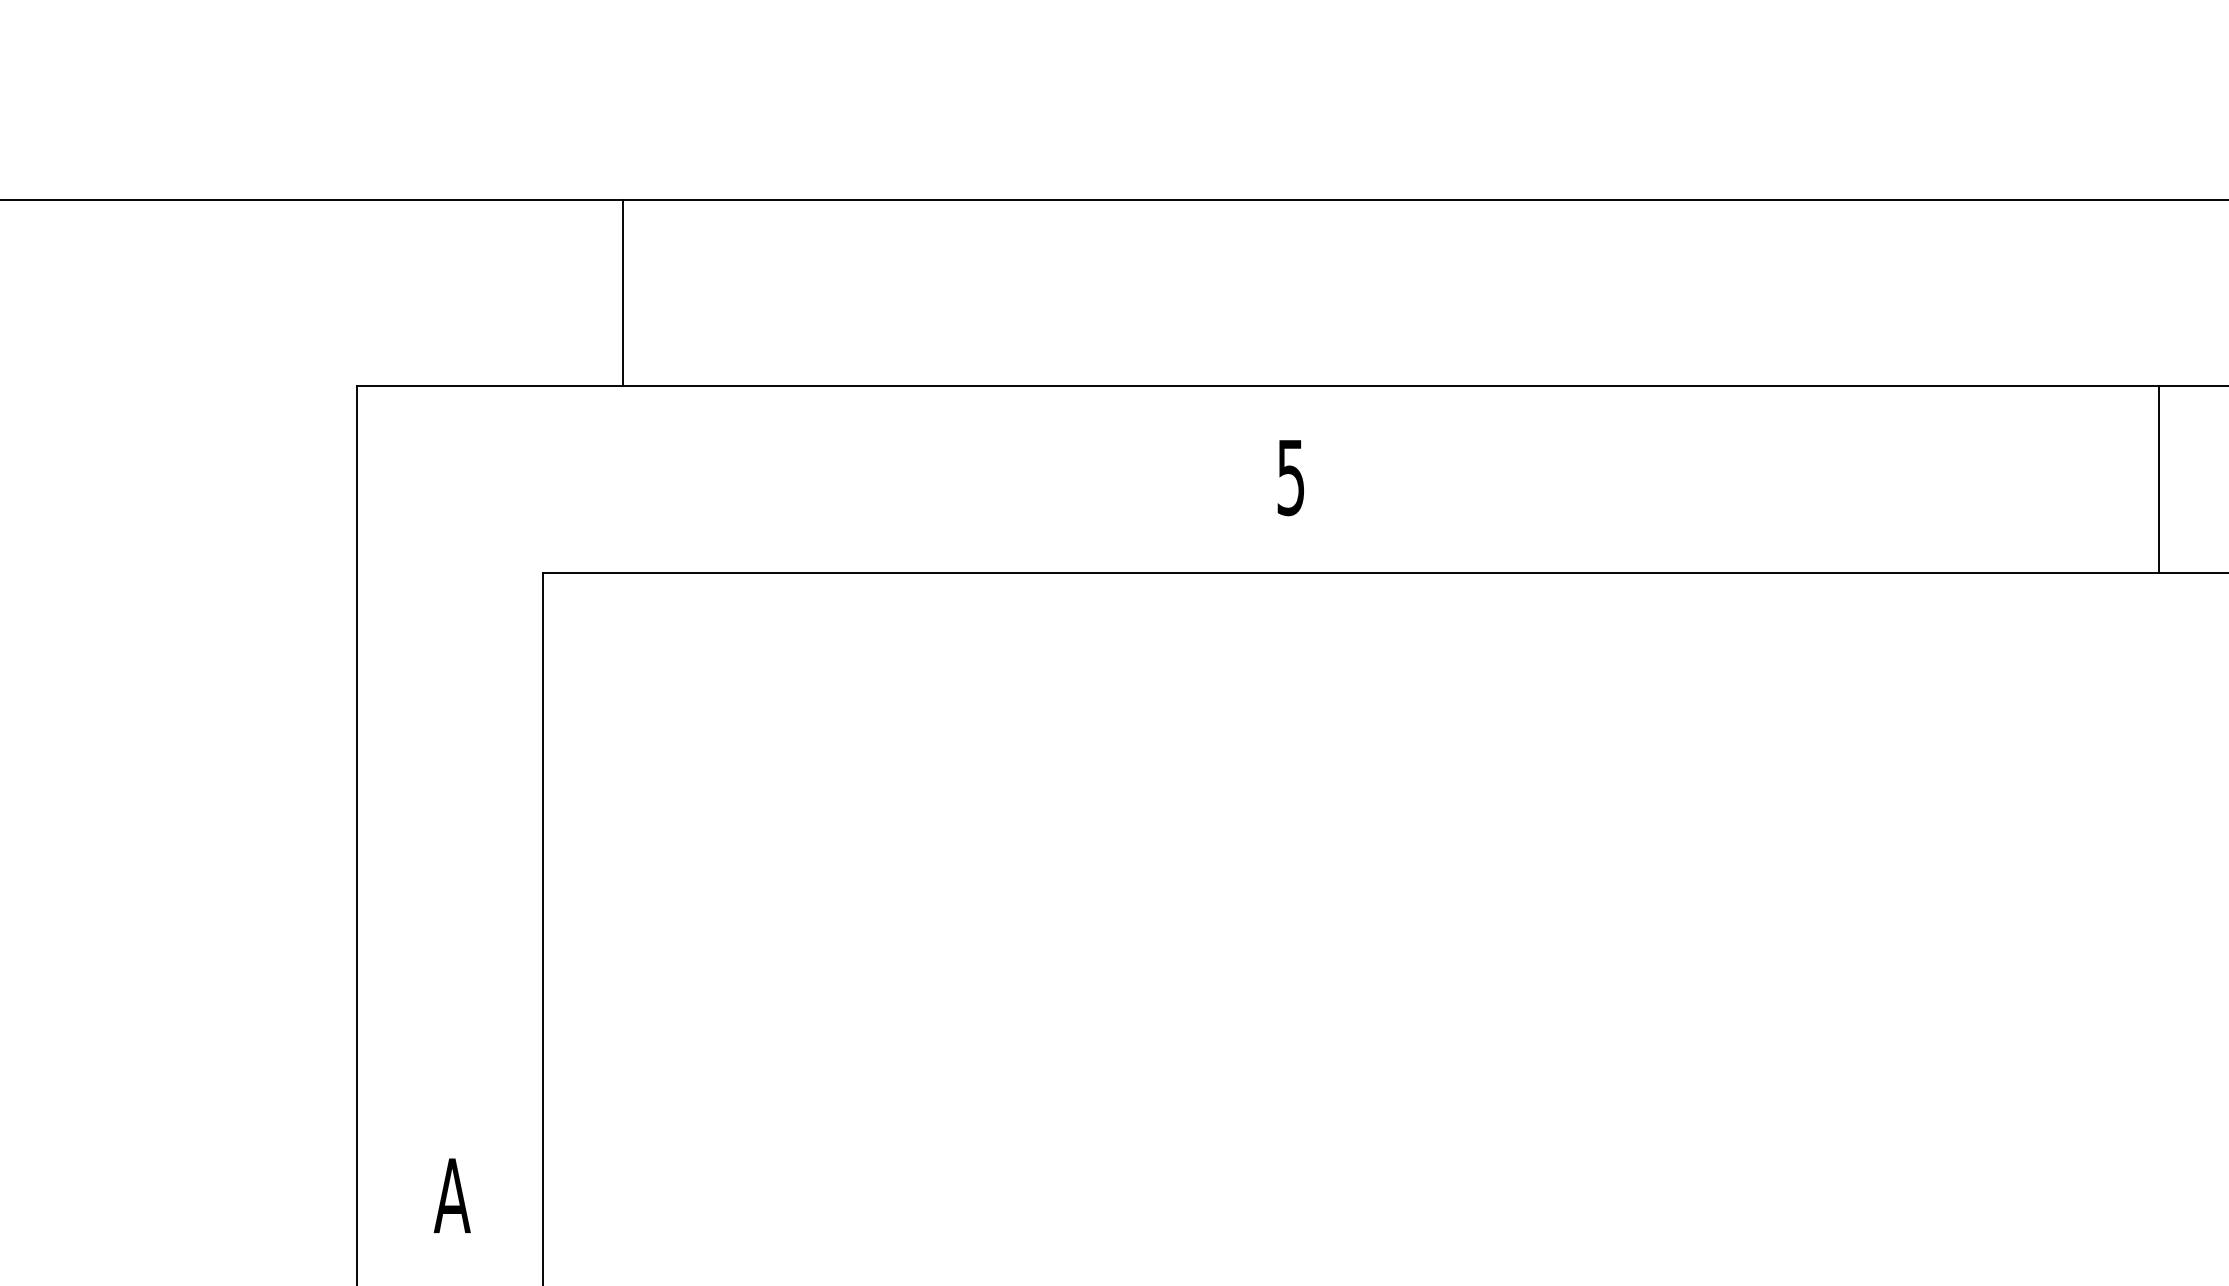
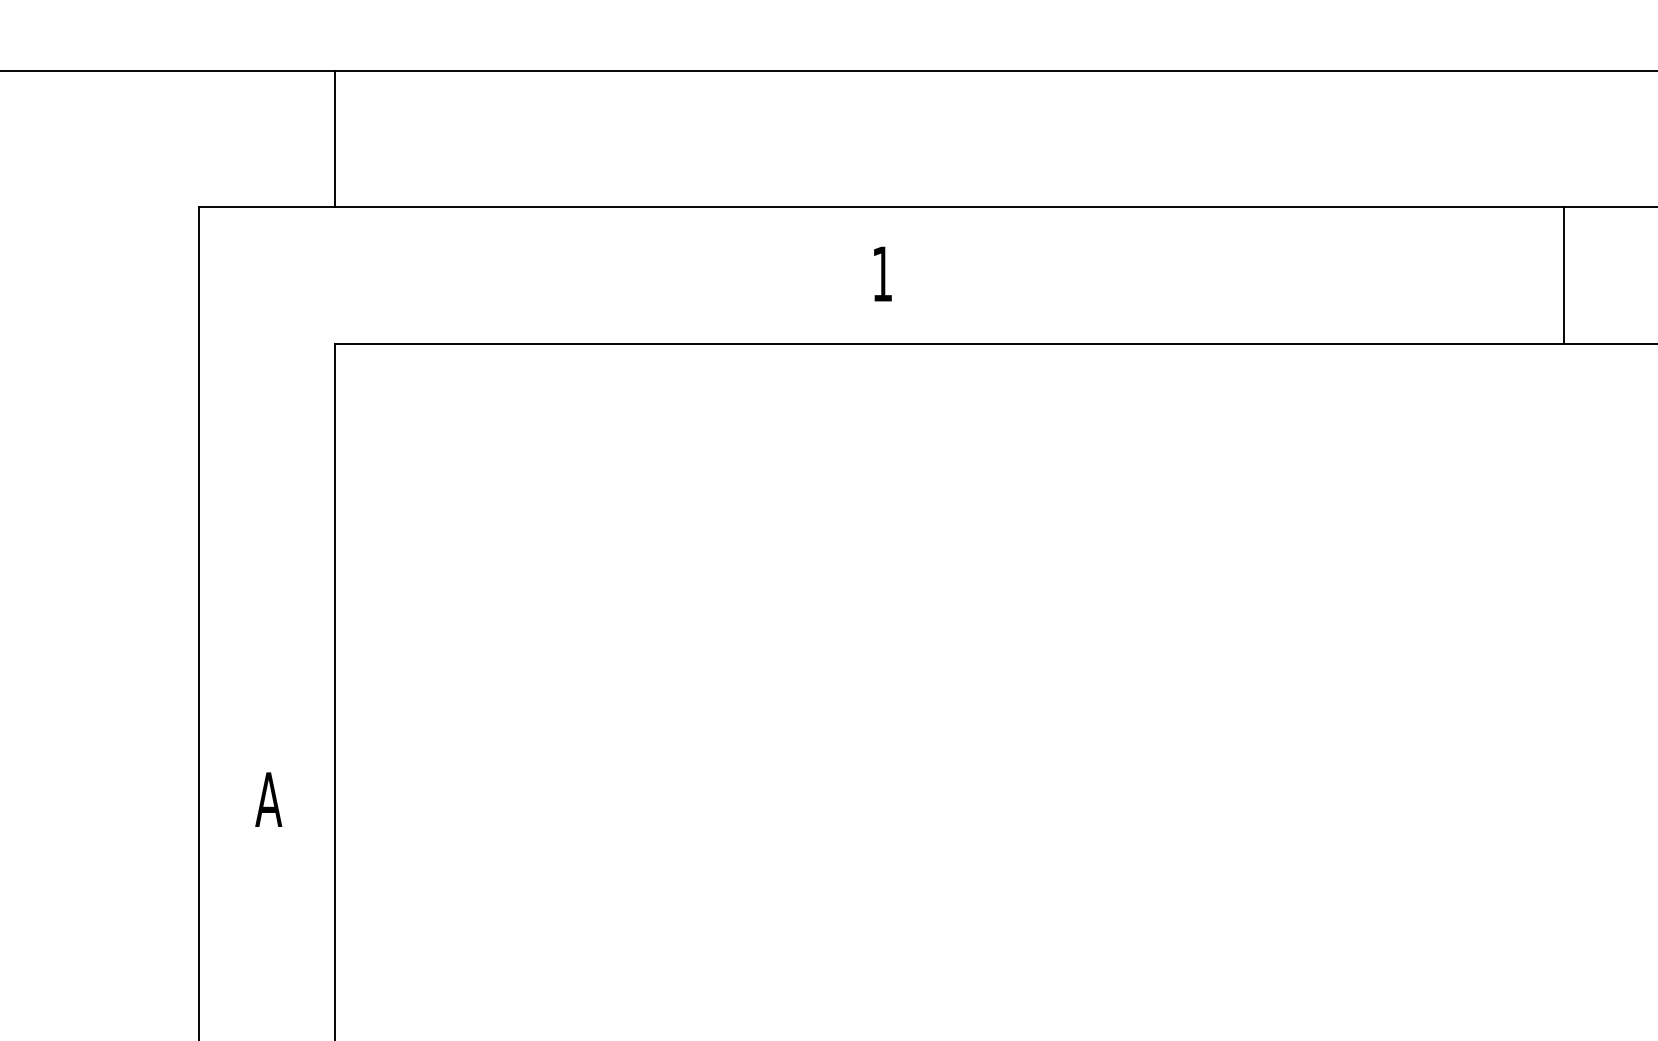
line: (622, 292) -> (335, 138), moved
text: (1289, 478) -> (881, 274), 5 -> 1
line: (2158, 479) -> (1563, 275), moved

